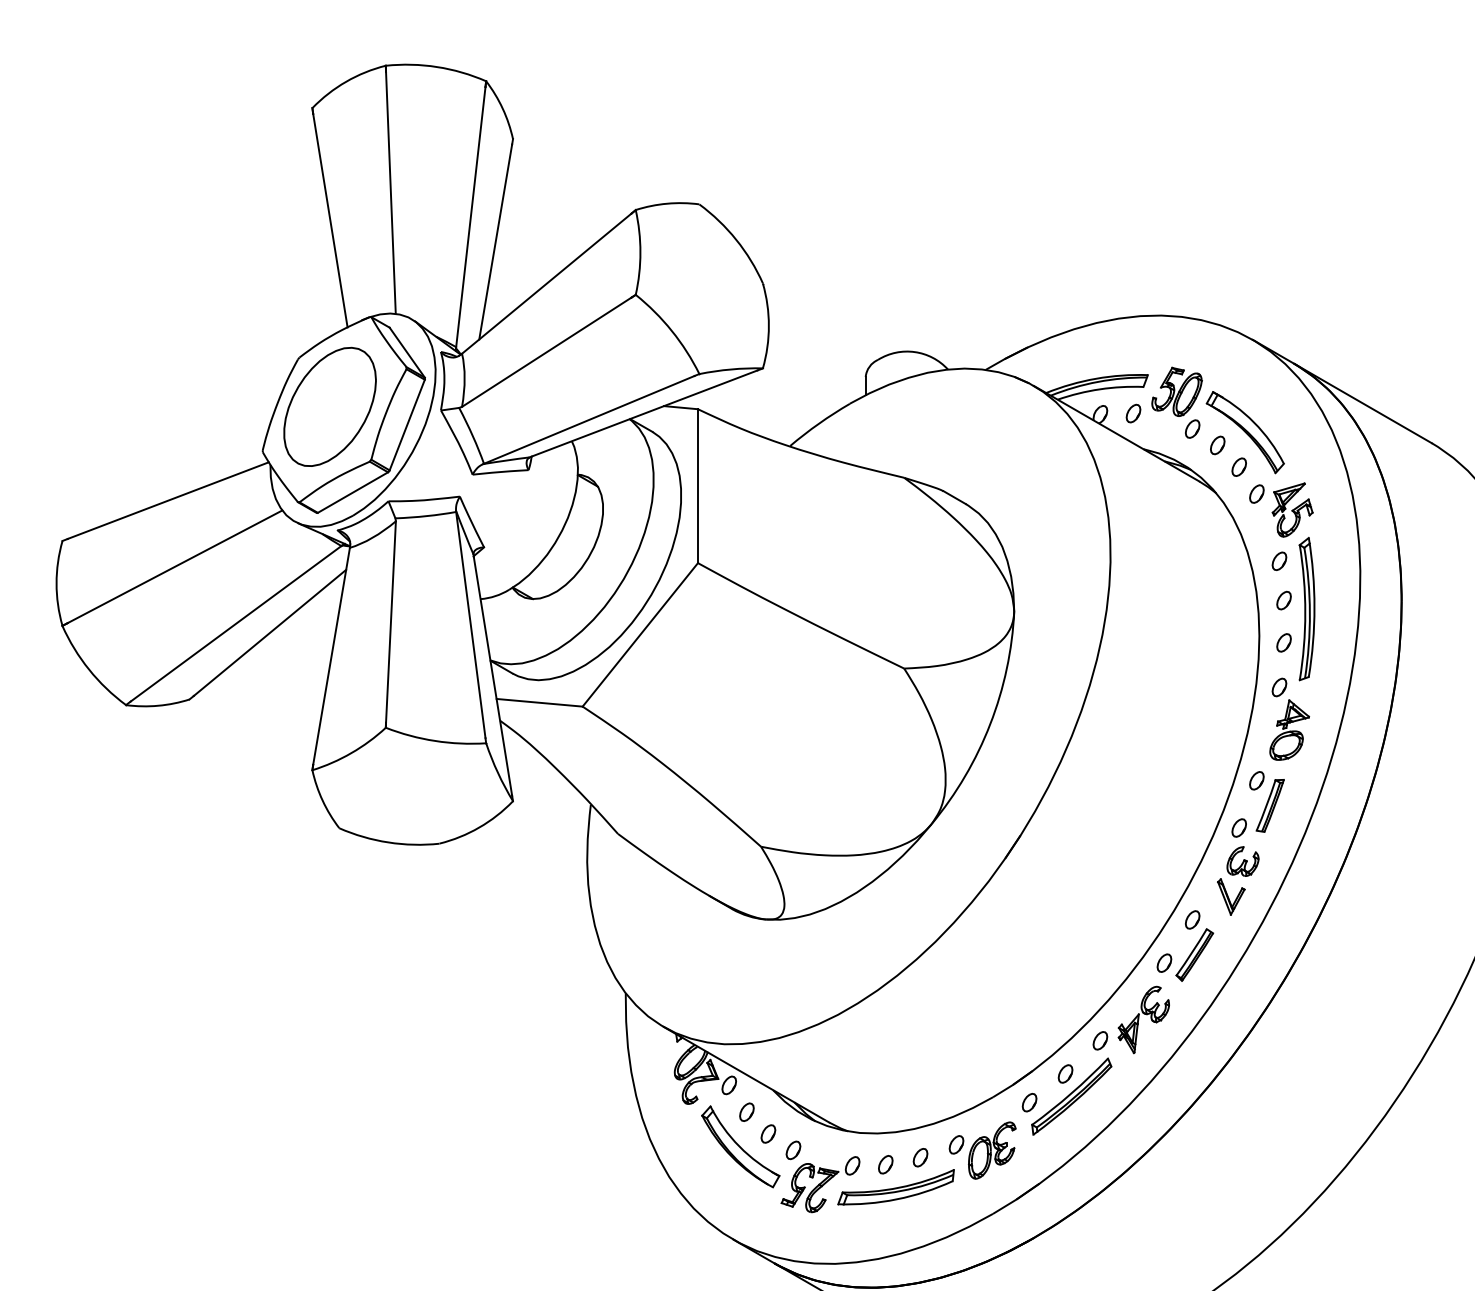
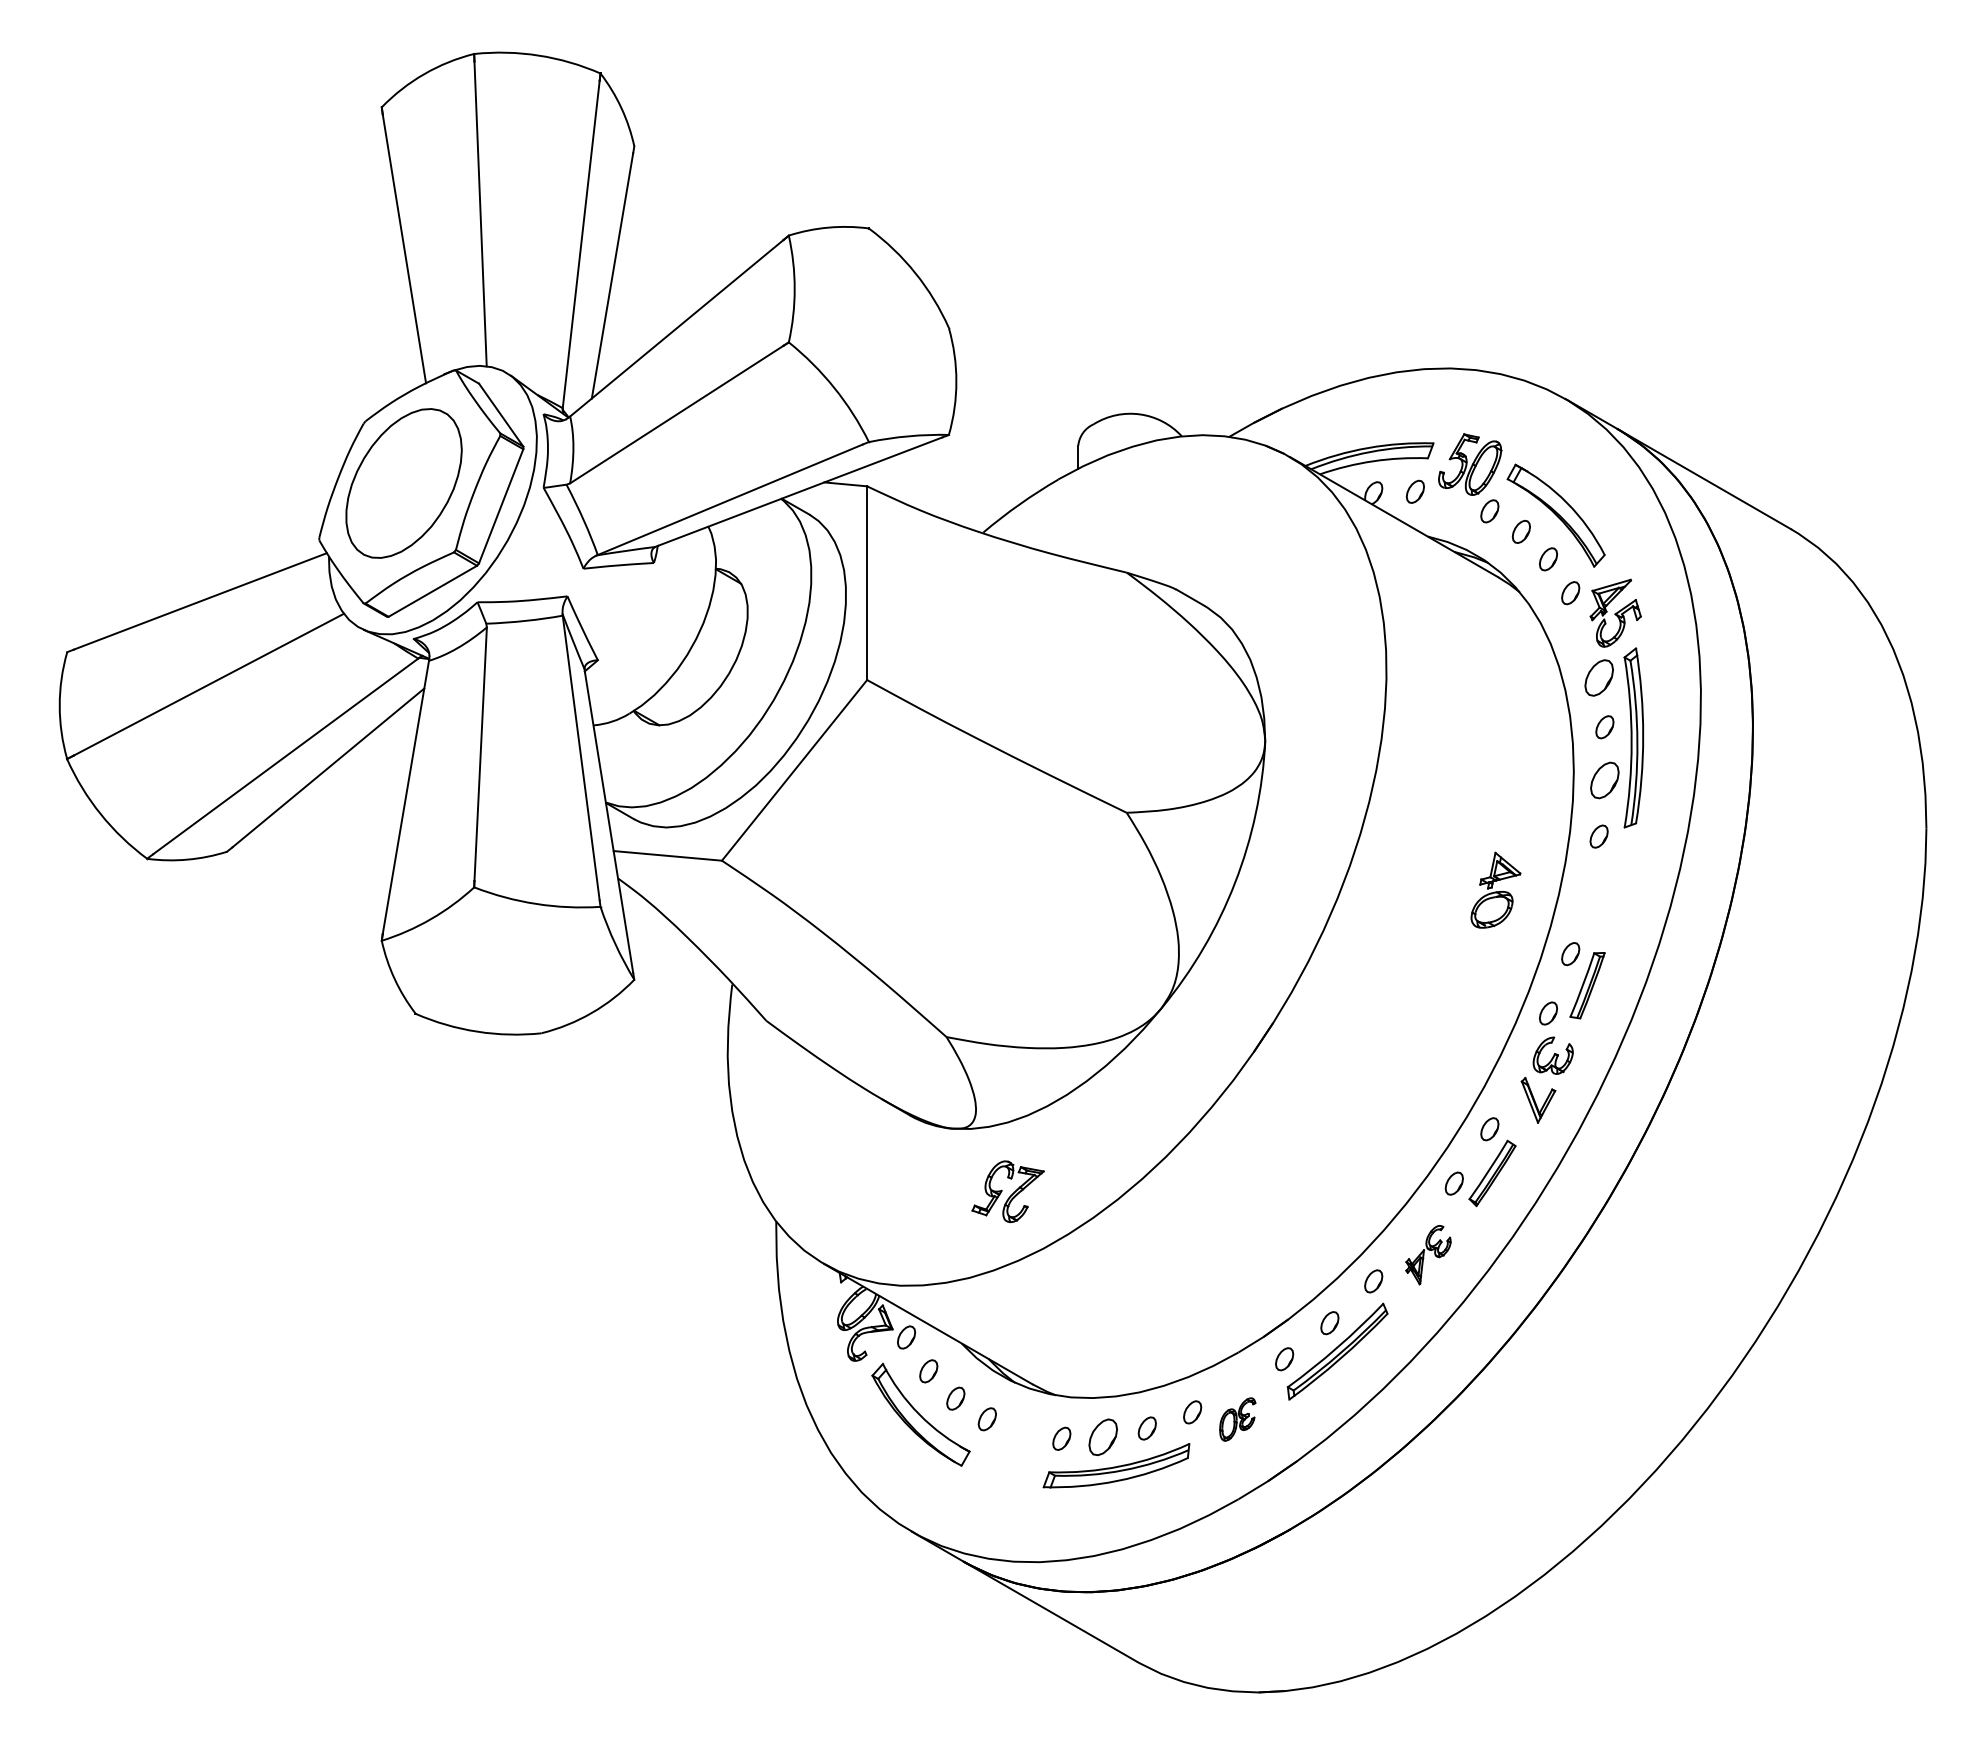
part: (1278, 561) -> (1598, 677), size x1.6
part: (1283, 642) -> (1604, 780), size x1.6
part: (1289, 729) -> (1495, 889), moved
part: (1143, 1019) -> (1428, 1254), size x0.7
part: (992, 1150) -> (1237, 1419), size x0.6
part: (885, 1164) -> (1103, 1437), size x1.6
part: (809, 1187) -> (1007, 1191), moved

